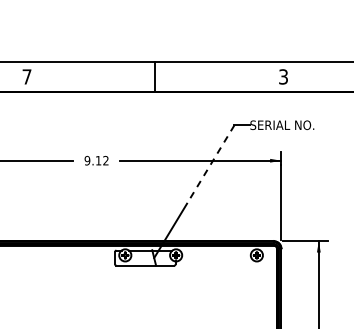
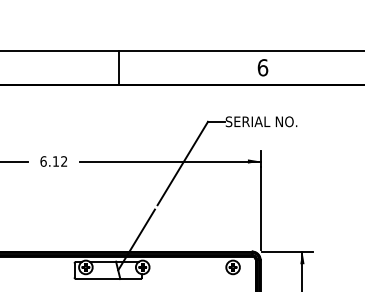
text: (283, 76) -> (262, 67), 3 -> 6
text: (87, 160) -> (43, 161), 9.12 -> 6.12
line: (211, 162) -> (182, 163), dashed -> solid

